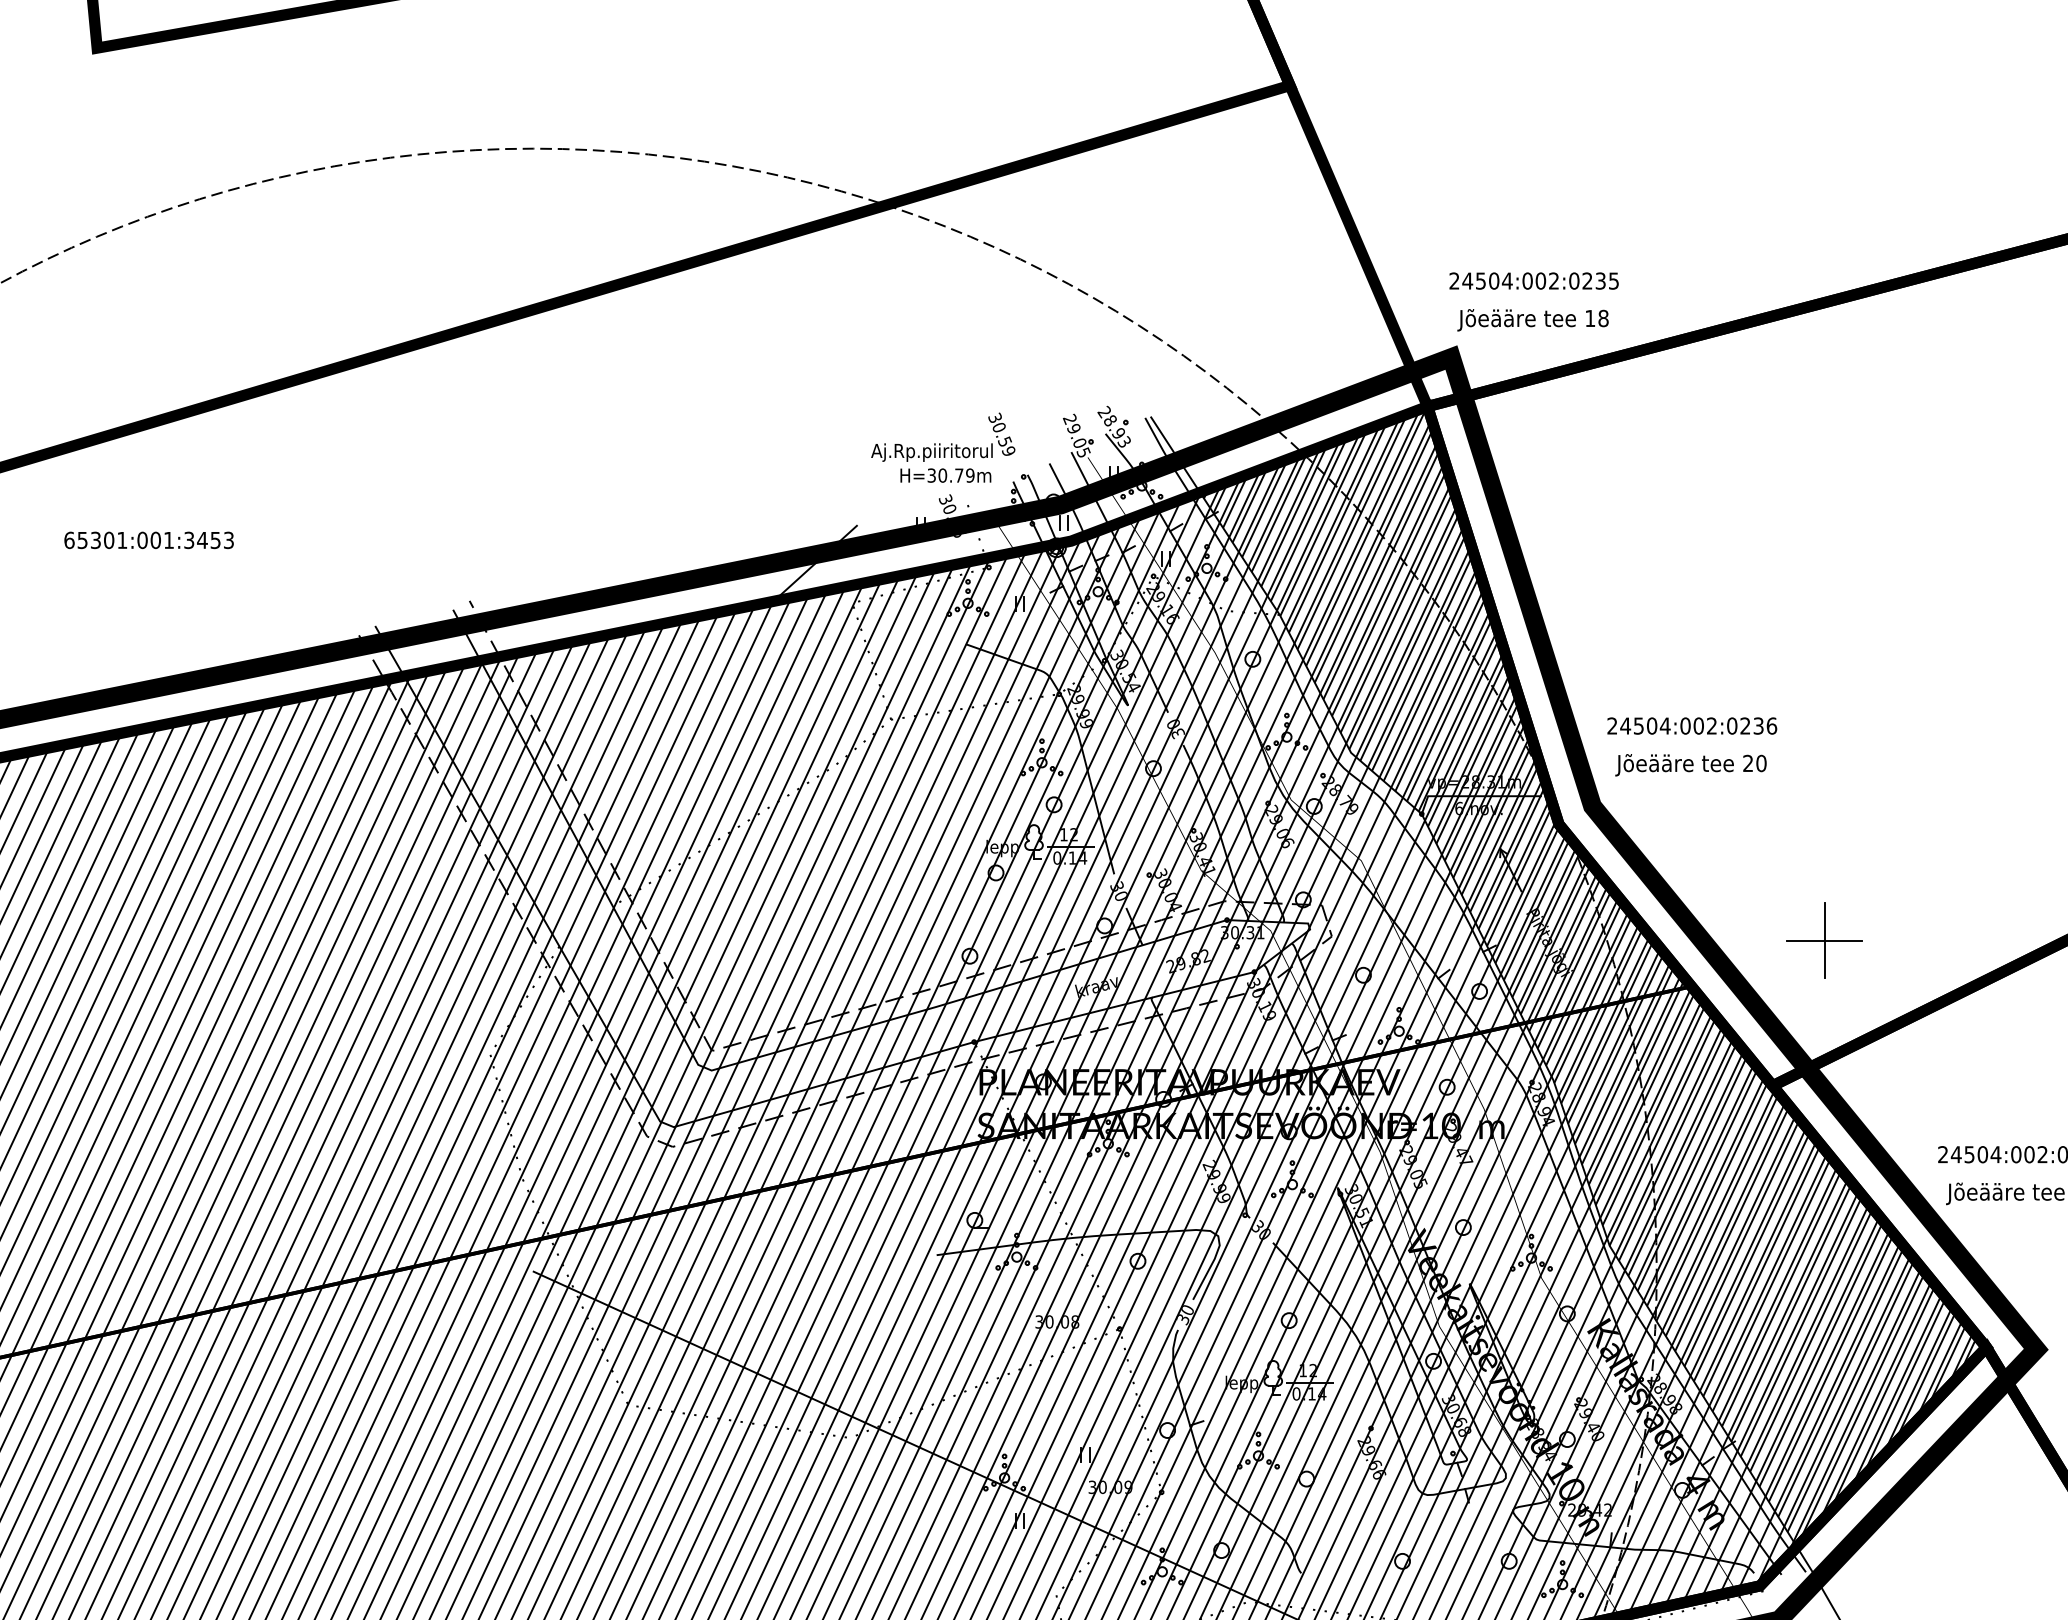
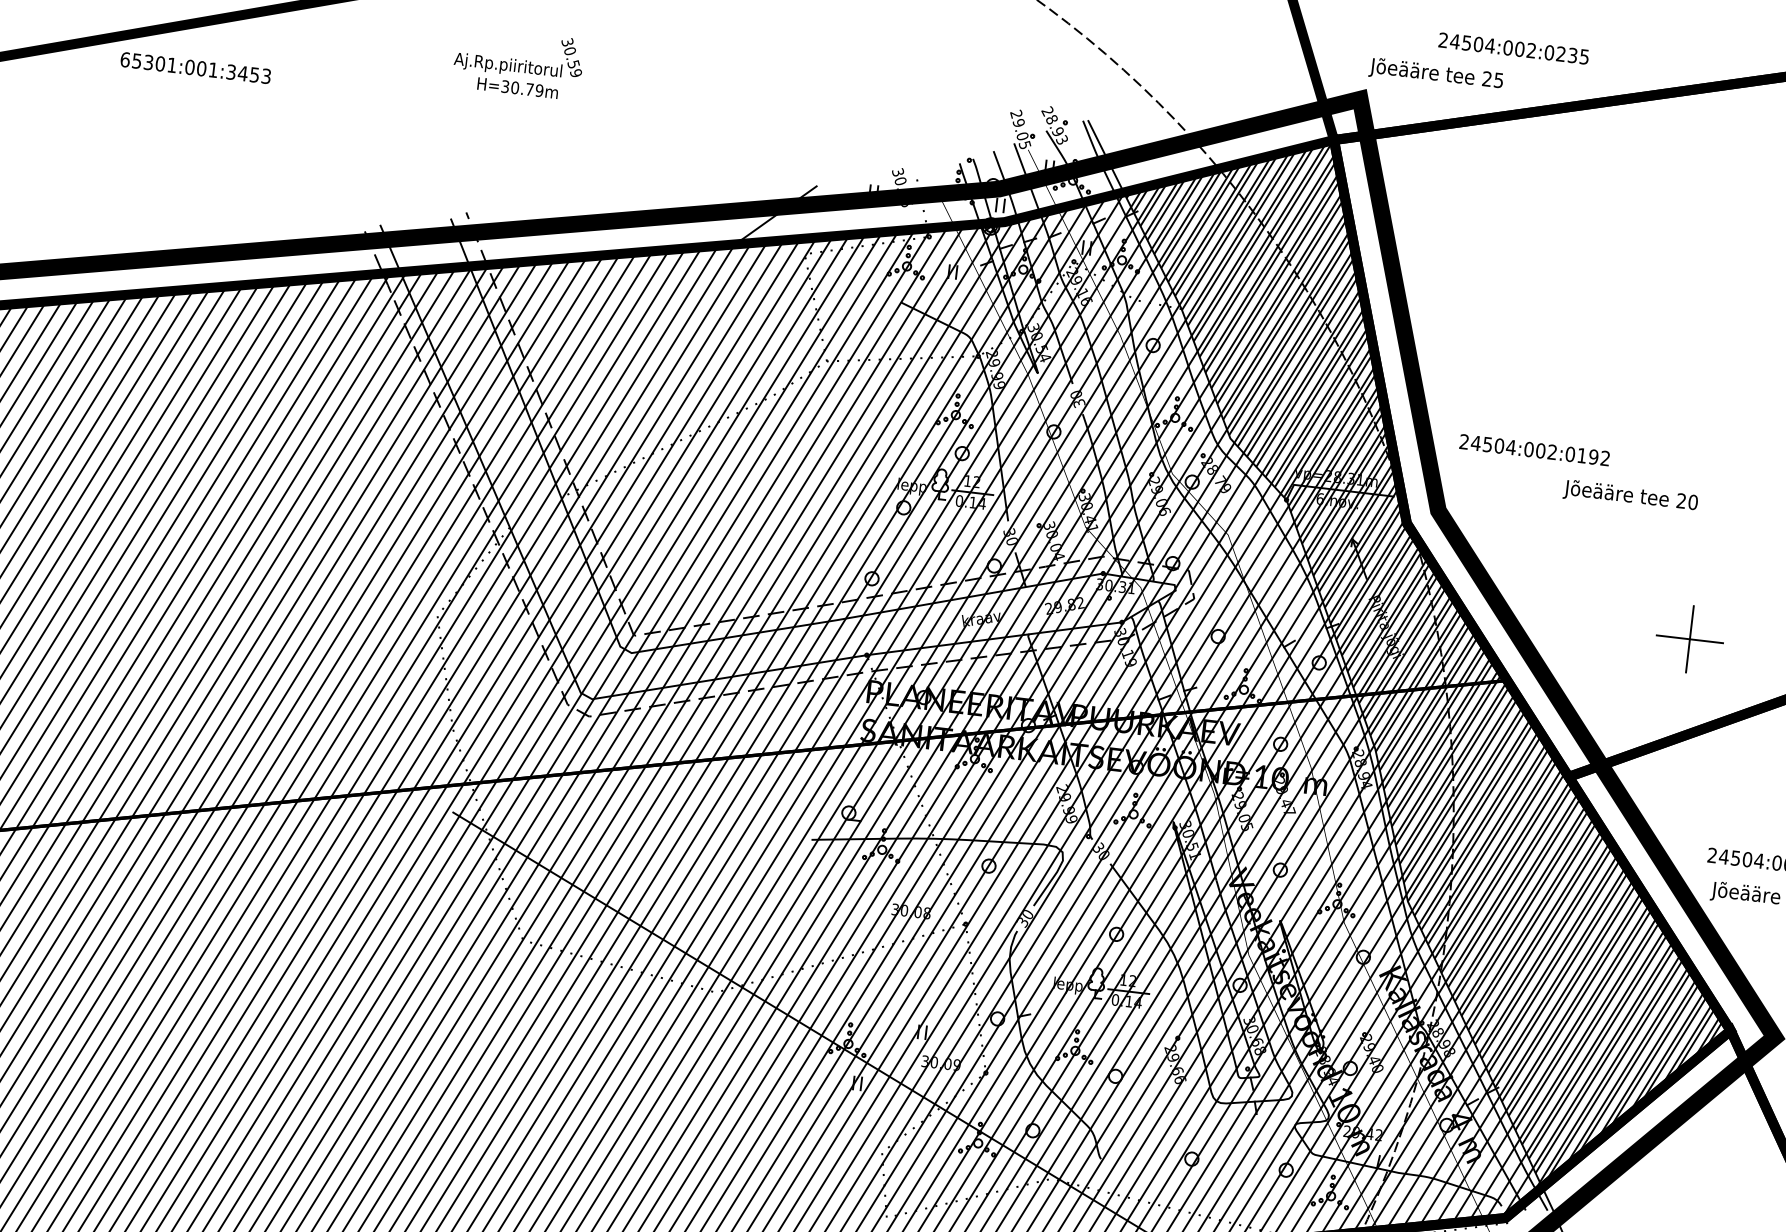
text: (1533, 280) -> (1513, 48), moved
text: (1596, 318) -> (1492, 79), 18 -> 25
text: (943, 447) -> (518, 63), moved
text: (148, 540) -> (195, 68), moved
text: (1758, 725) -> (1593, 456), 24504:002:0236 -> 24504:002:0192
text: (1690, 765) -> (1630, 496), moved
part: (1824, 940) -> (1689, 639), moved

